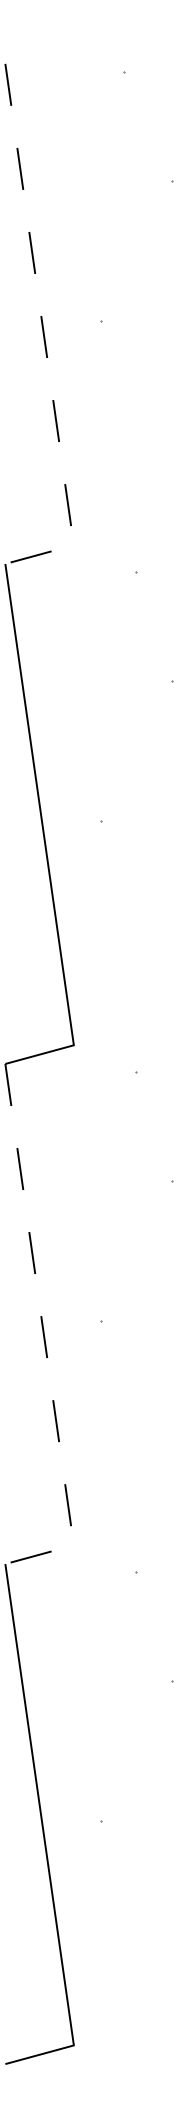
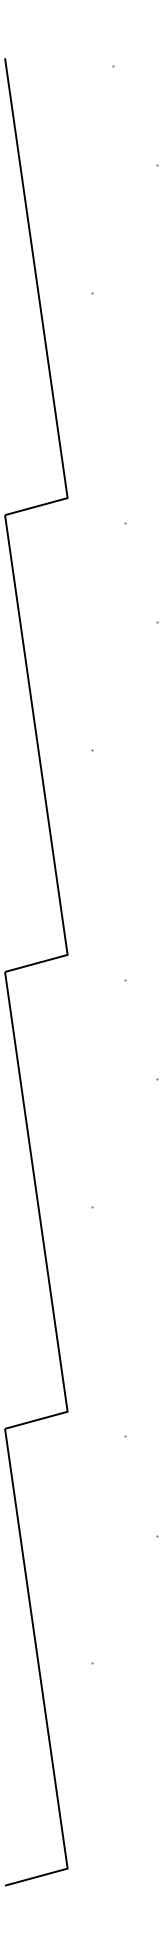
line: (45, 341) -> (41, 311), dashed -> solid
line: (45, 1340) -> (41, 1224), dashed -> solid

